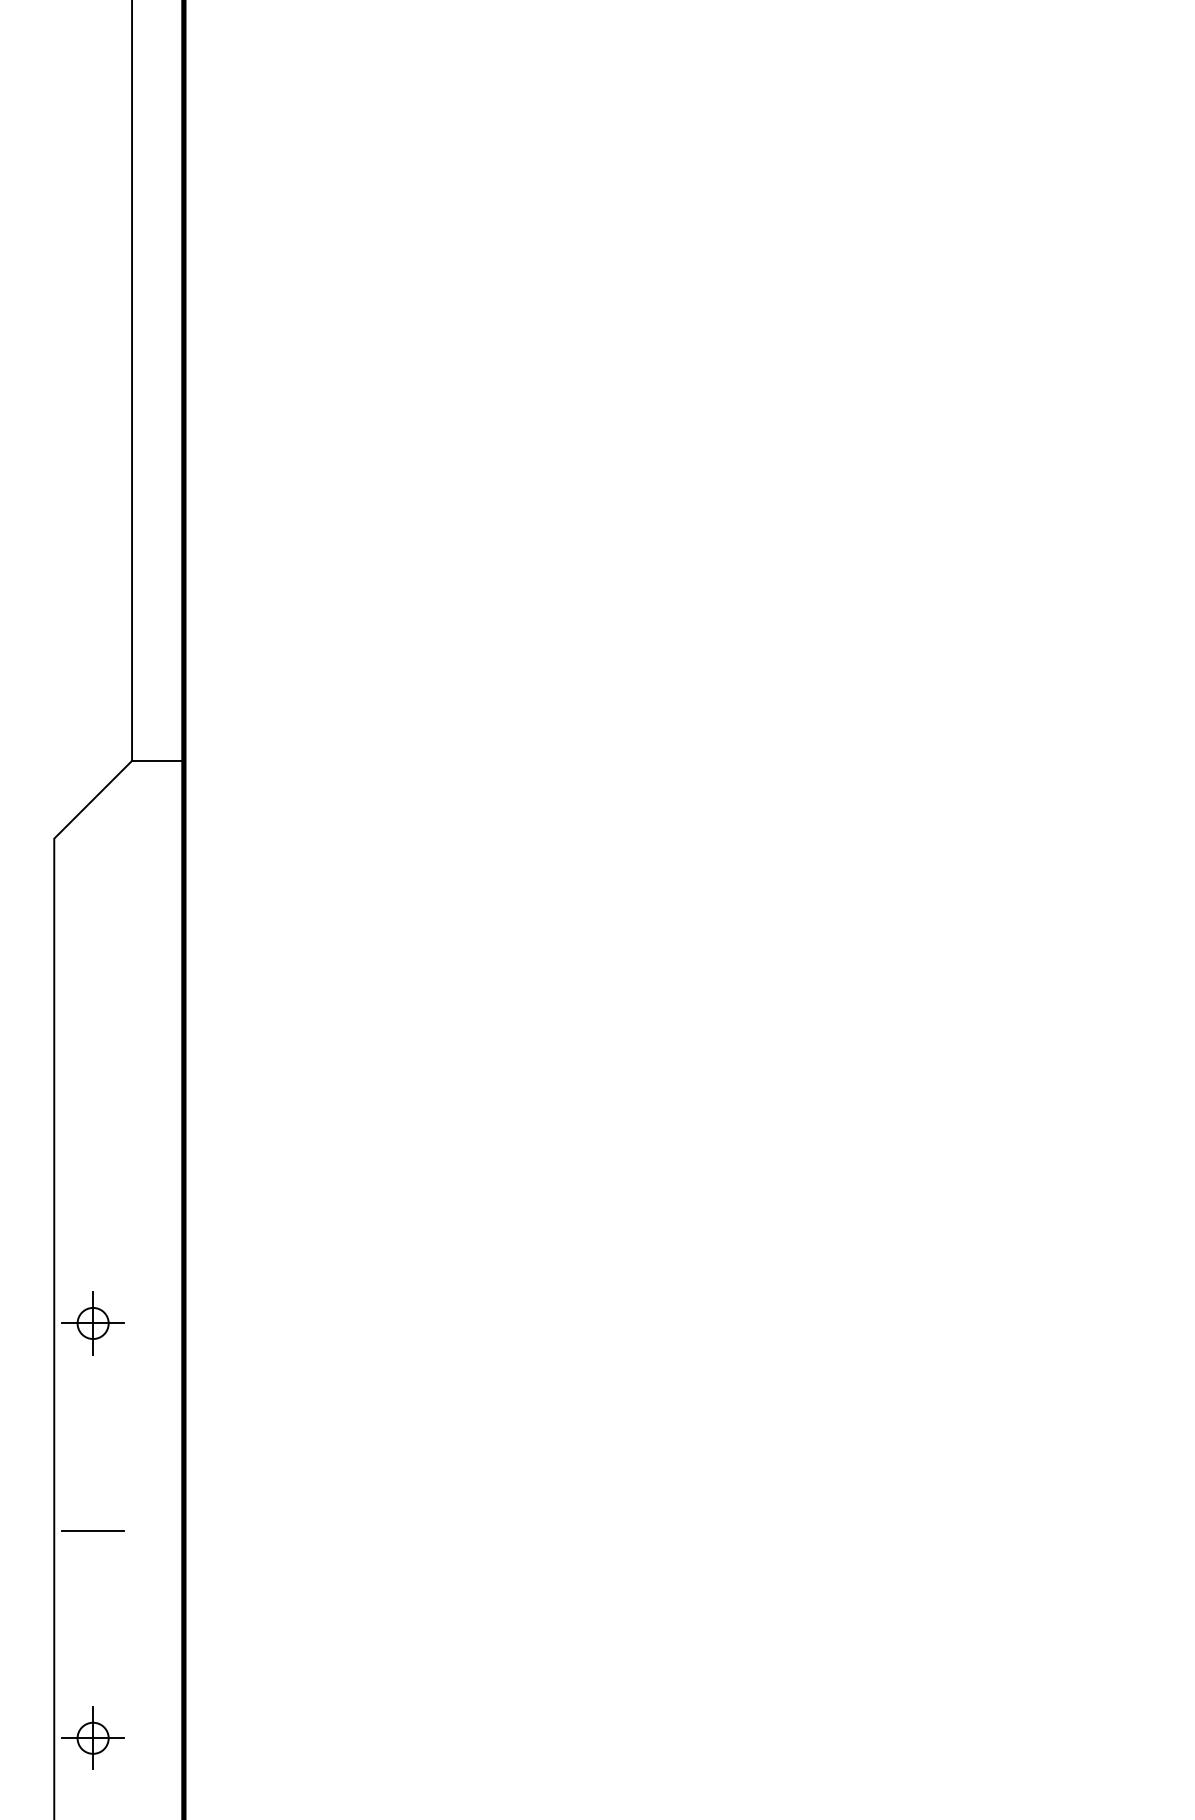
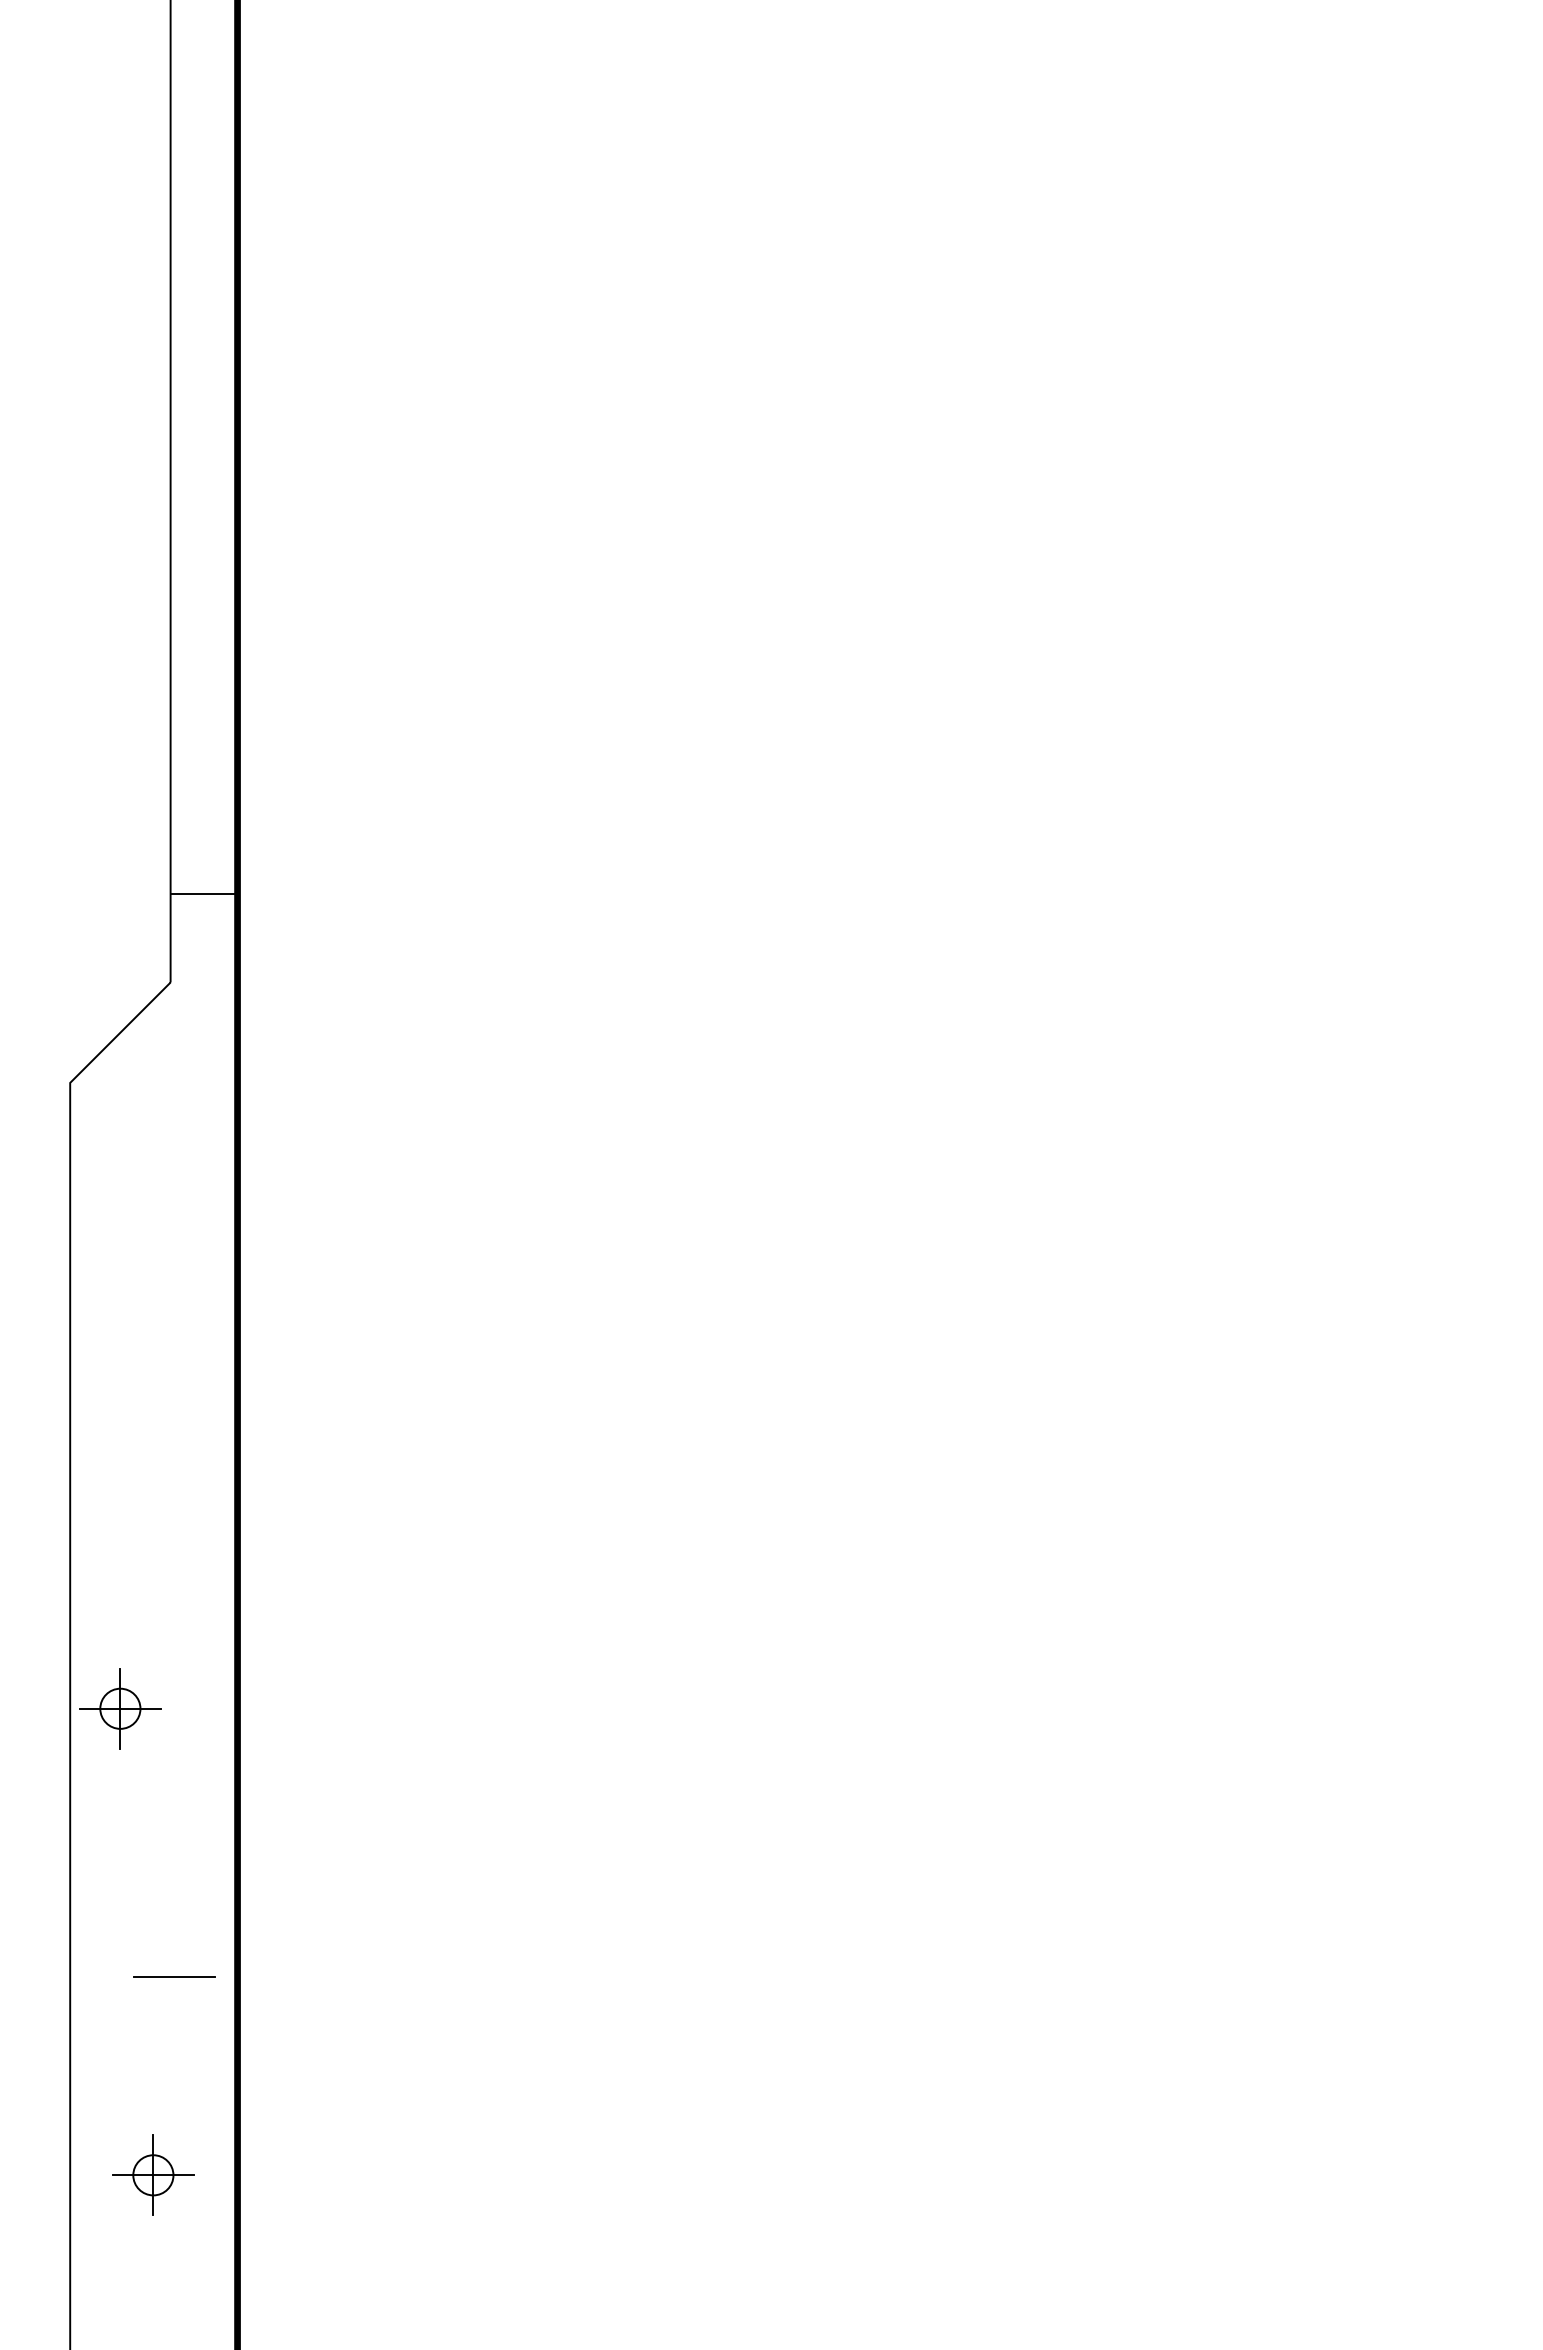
line: (157, 760) -> (203, 893), moved
line: (93, 1530) -> (174, 1976), moved
part: (93, 1737) -> (153, 2174), moved

